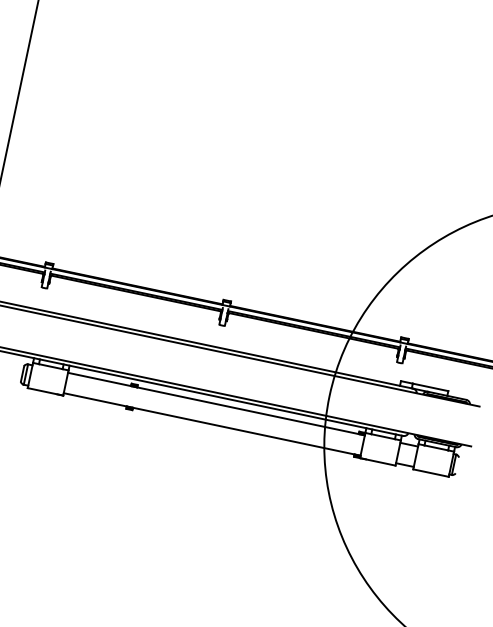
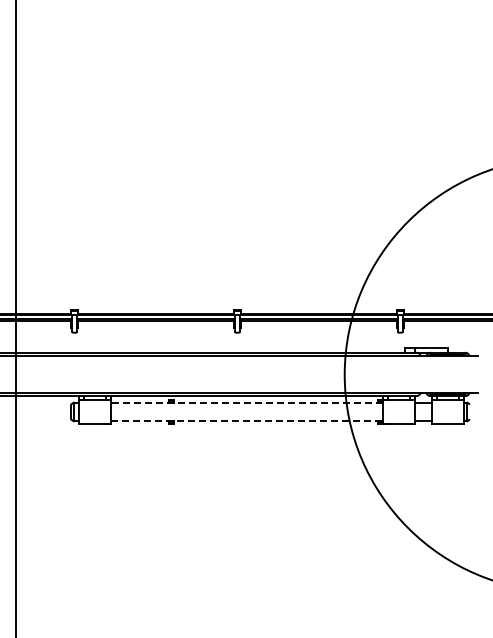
line: (215, 403) -> (246, 402), solid -> dashed
line: (211, 424) -> (246, 421), solid -> dashed

